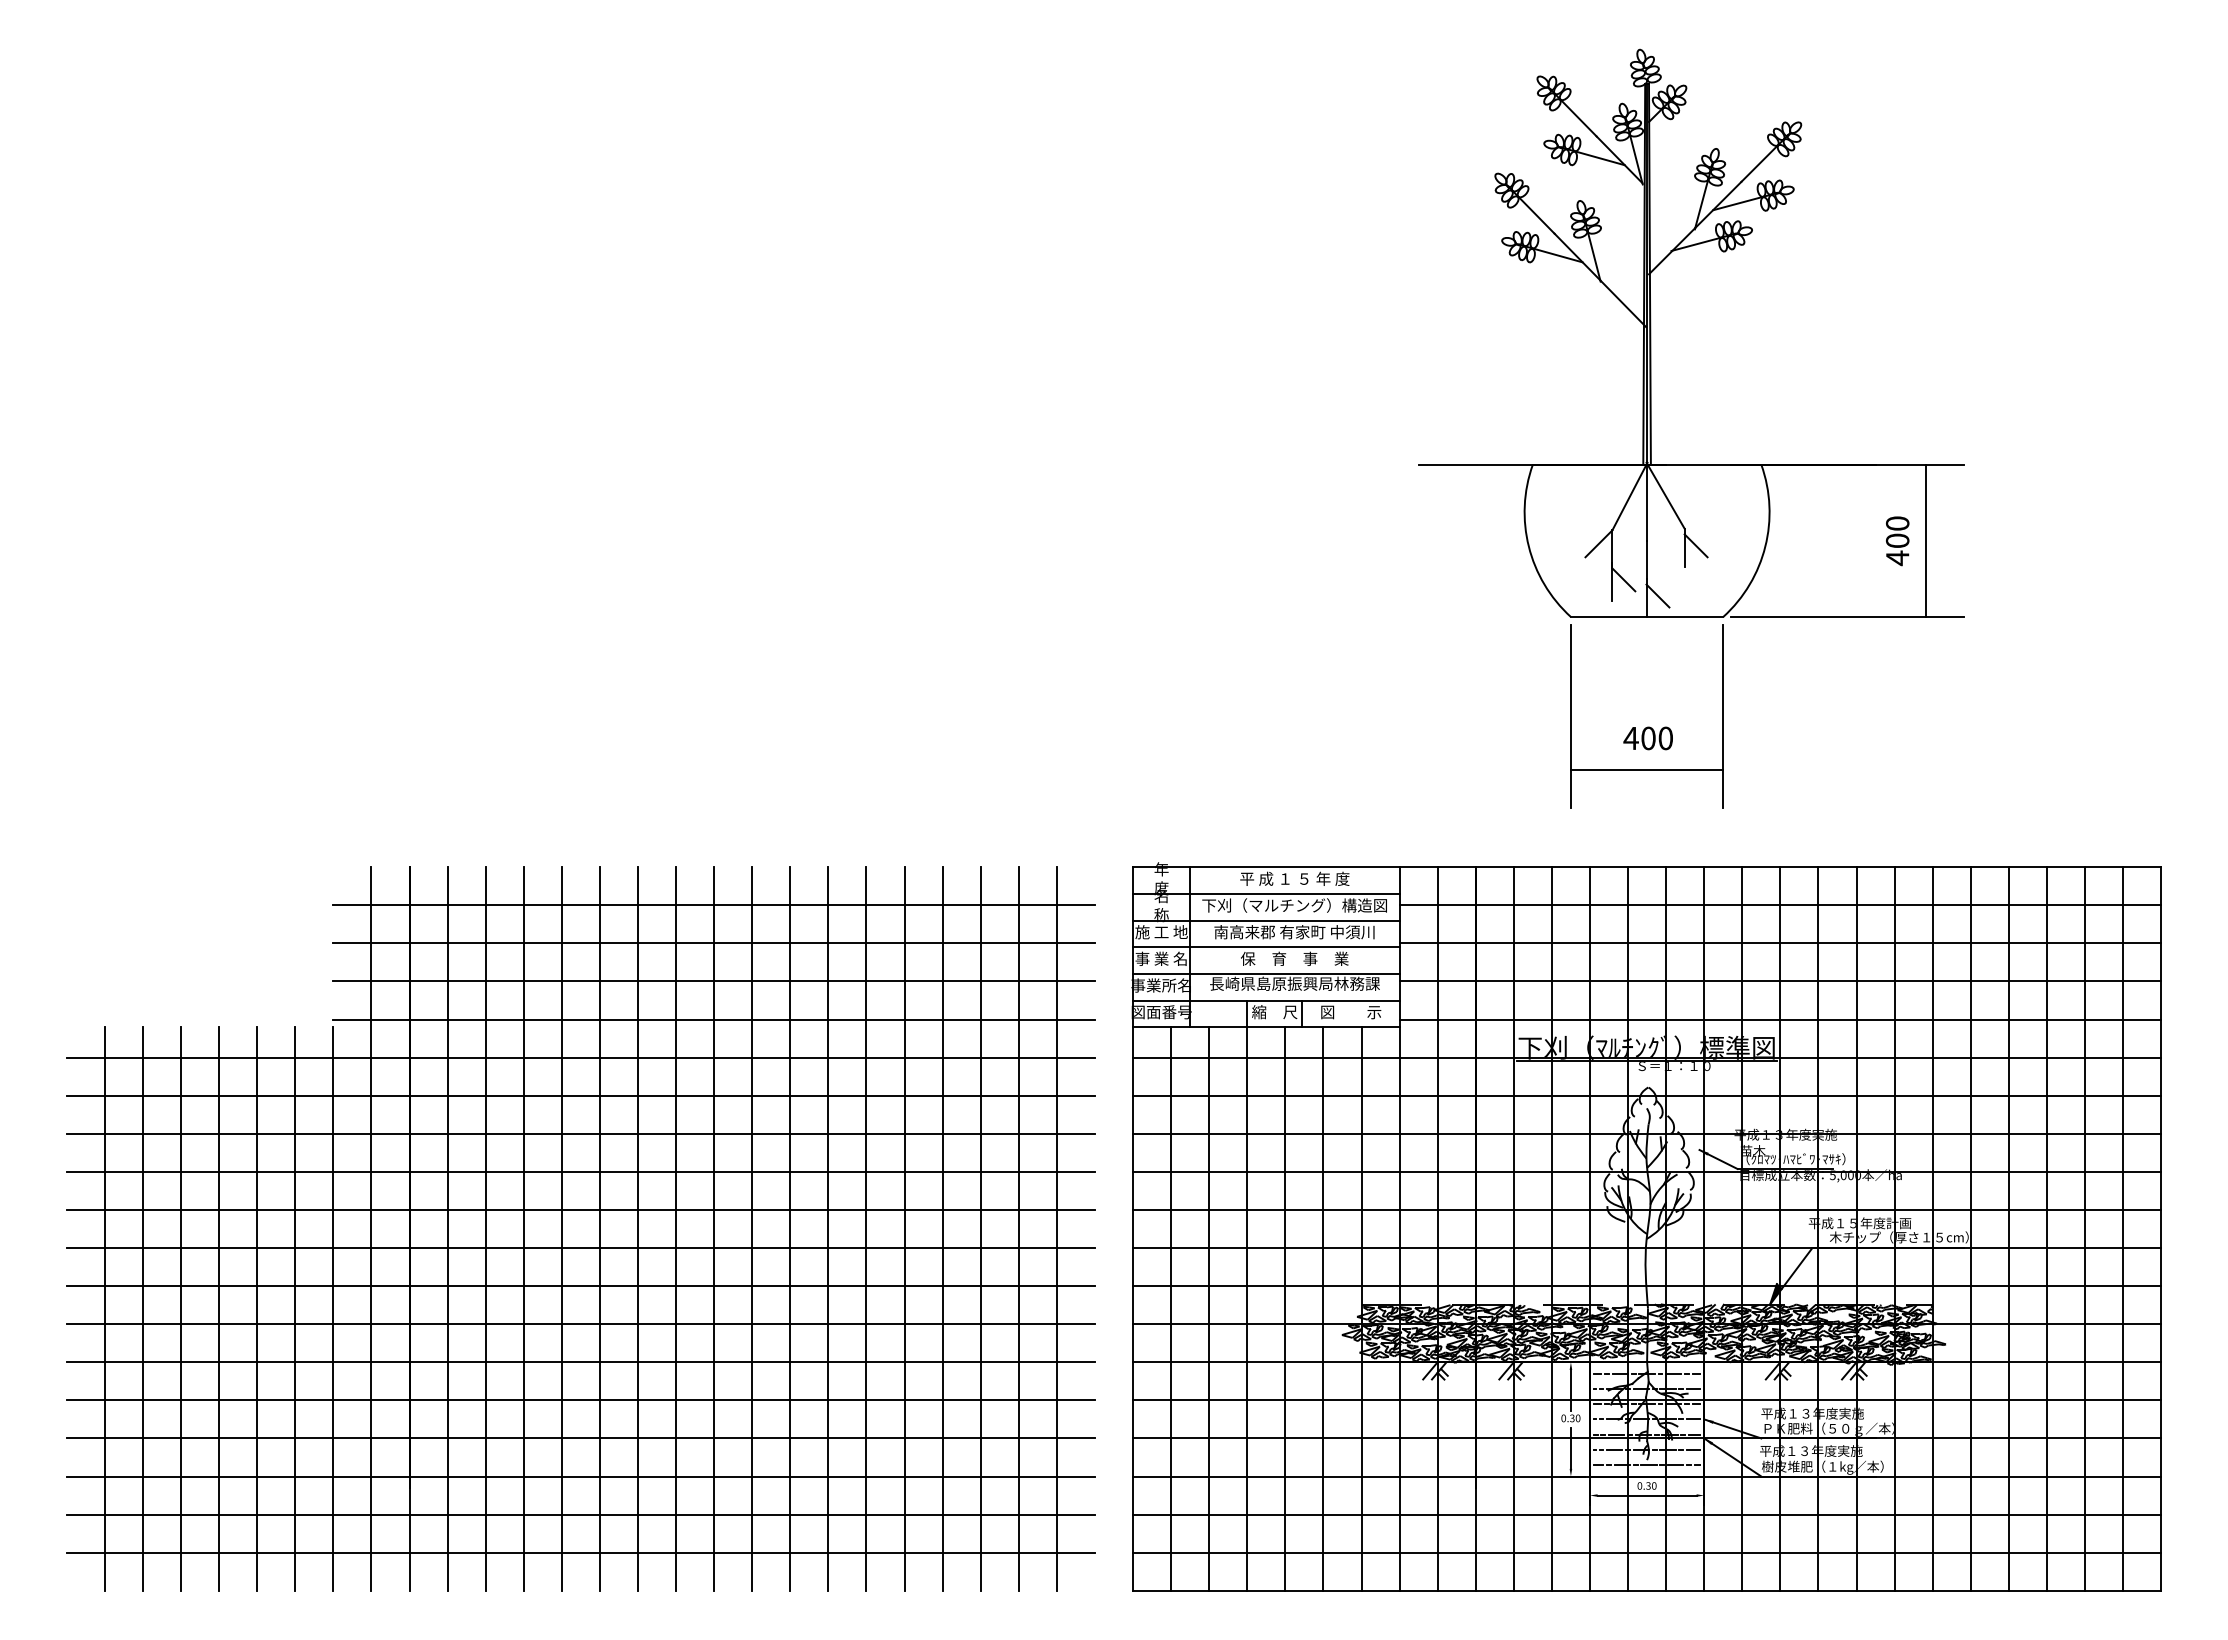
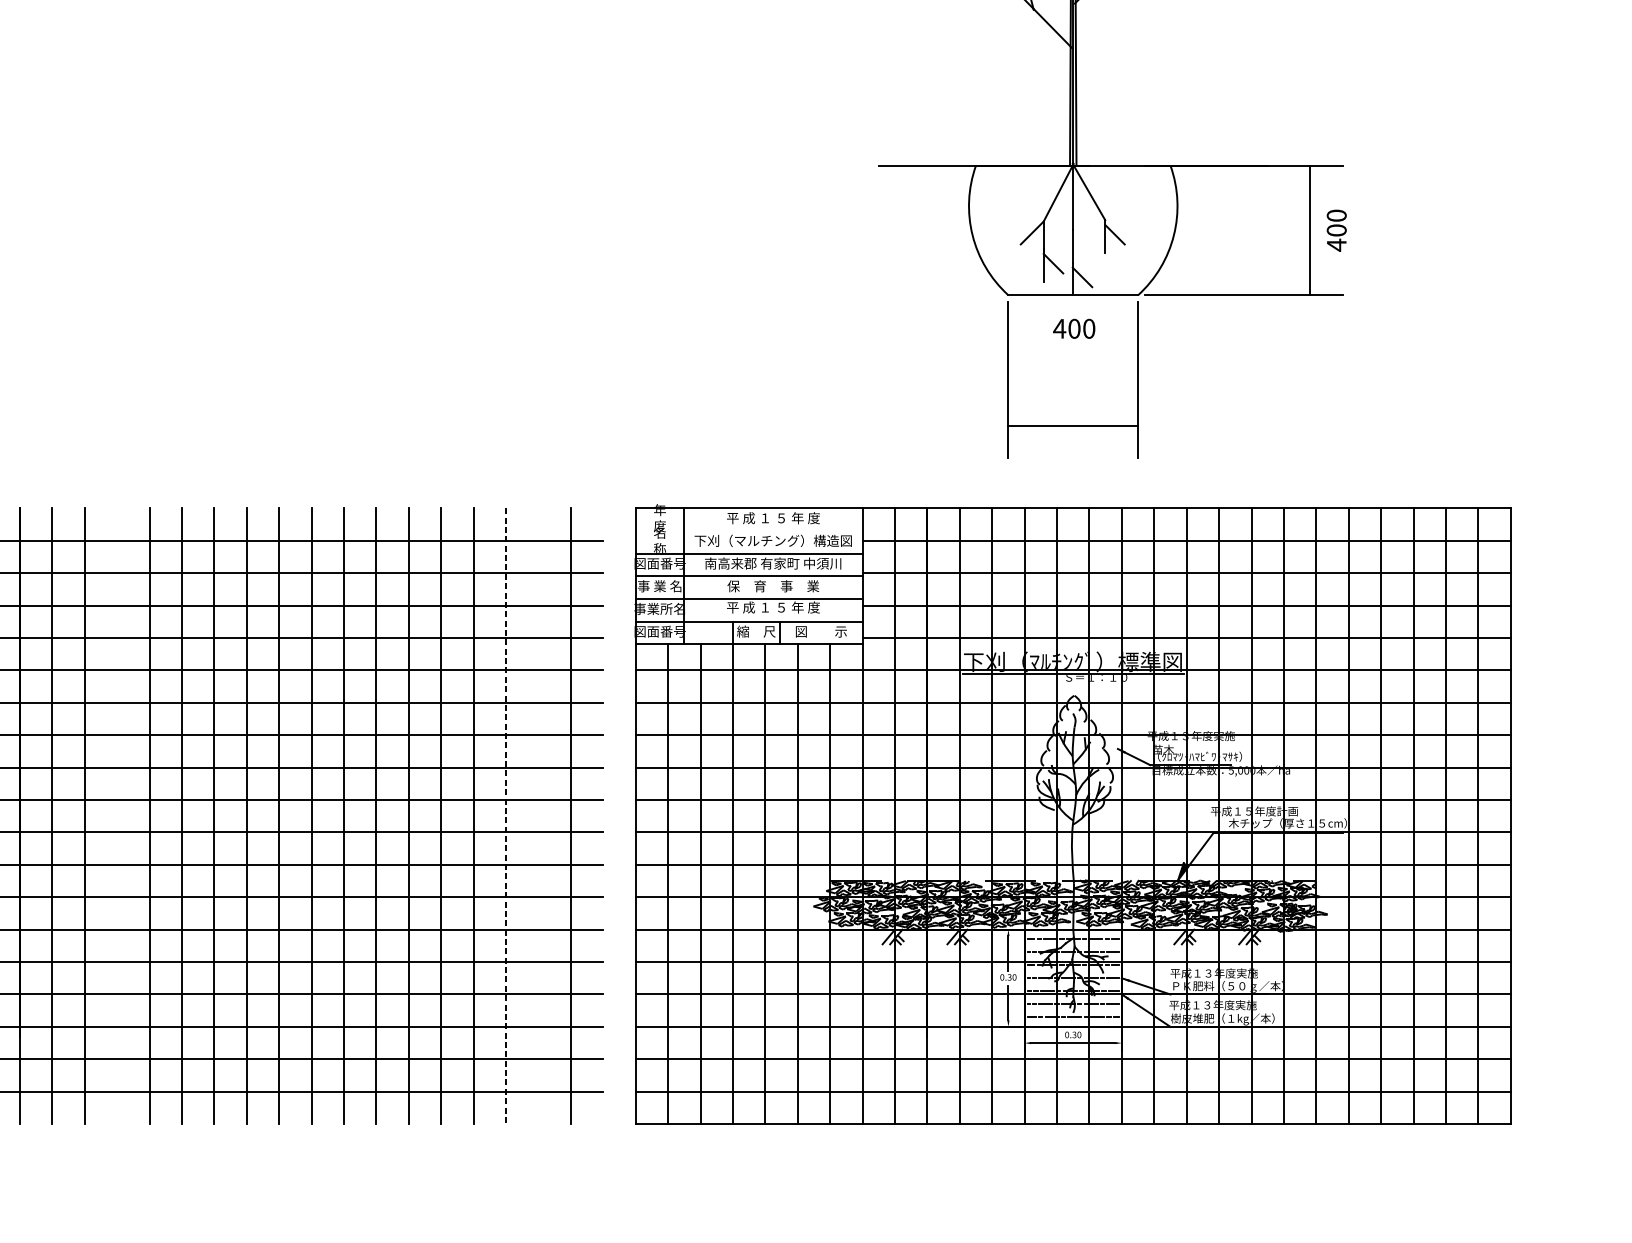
text: (1897, 541) -> (1336, 231), moved
text: (1647, 738) -> (1073, 328), moved
line: (1266, 893) -> (749, 530), removed
text: (1161, 932) -> (659, 563), 施 工 地 -> 図面番号
text: (1294, 983) -> (773, 607), 長崎県島原振興局林務課 -> 平 成 １ ５ 年 度
line: (523, 1228) -> (116, 815), removed
line: (1018, 1228) -> (538, 815), removed
line: (980, 1229) -> (505, 816), solid -> dashed

